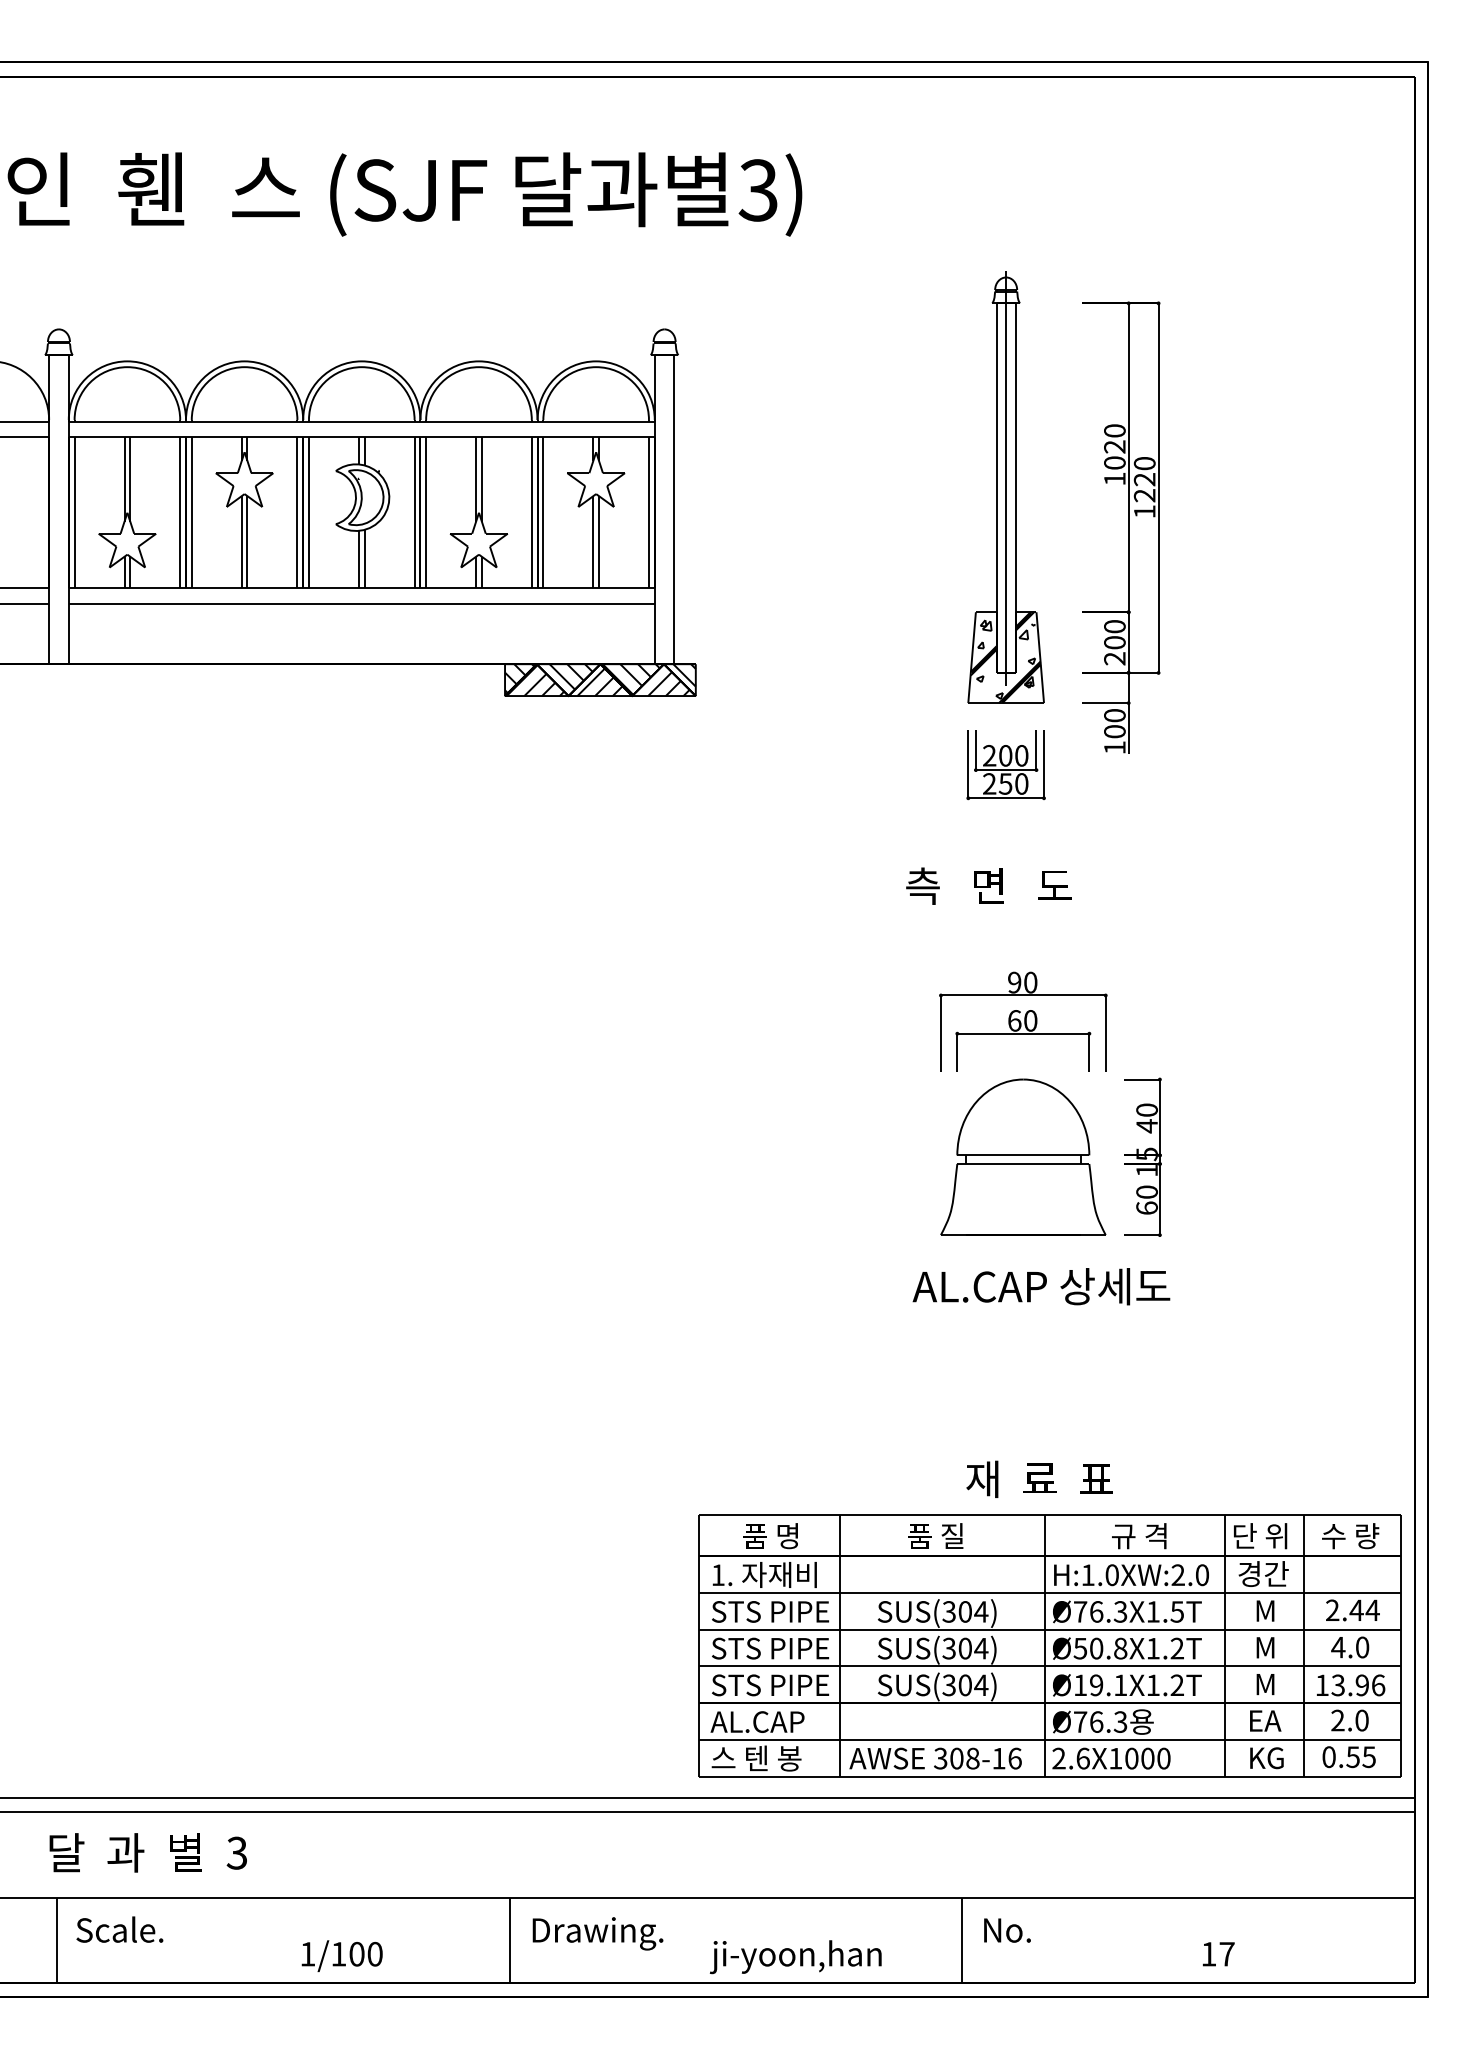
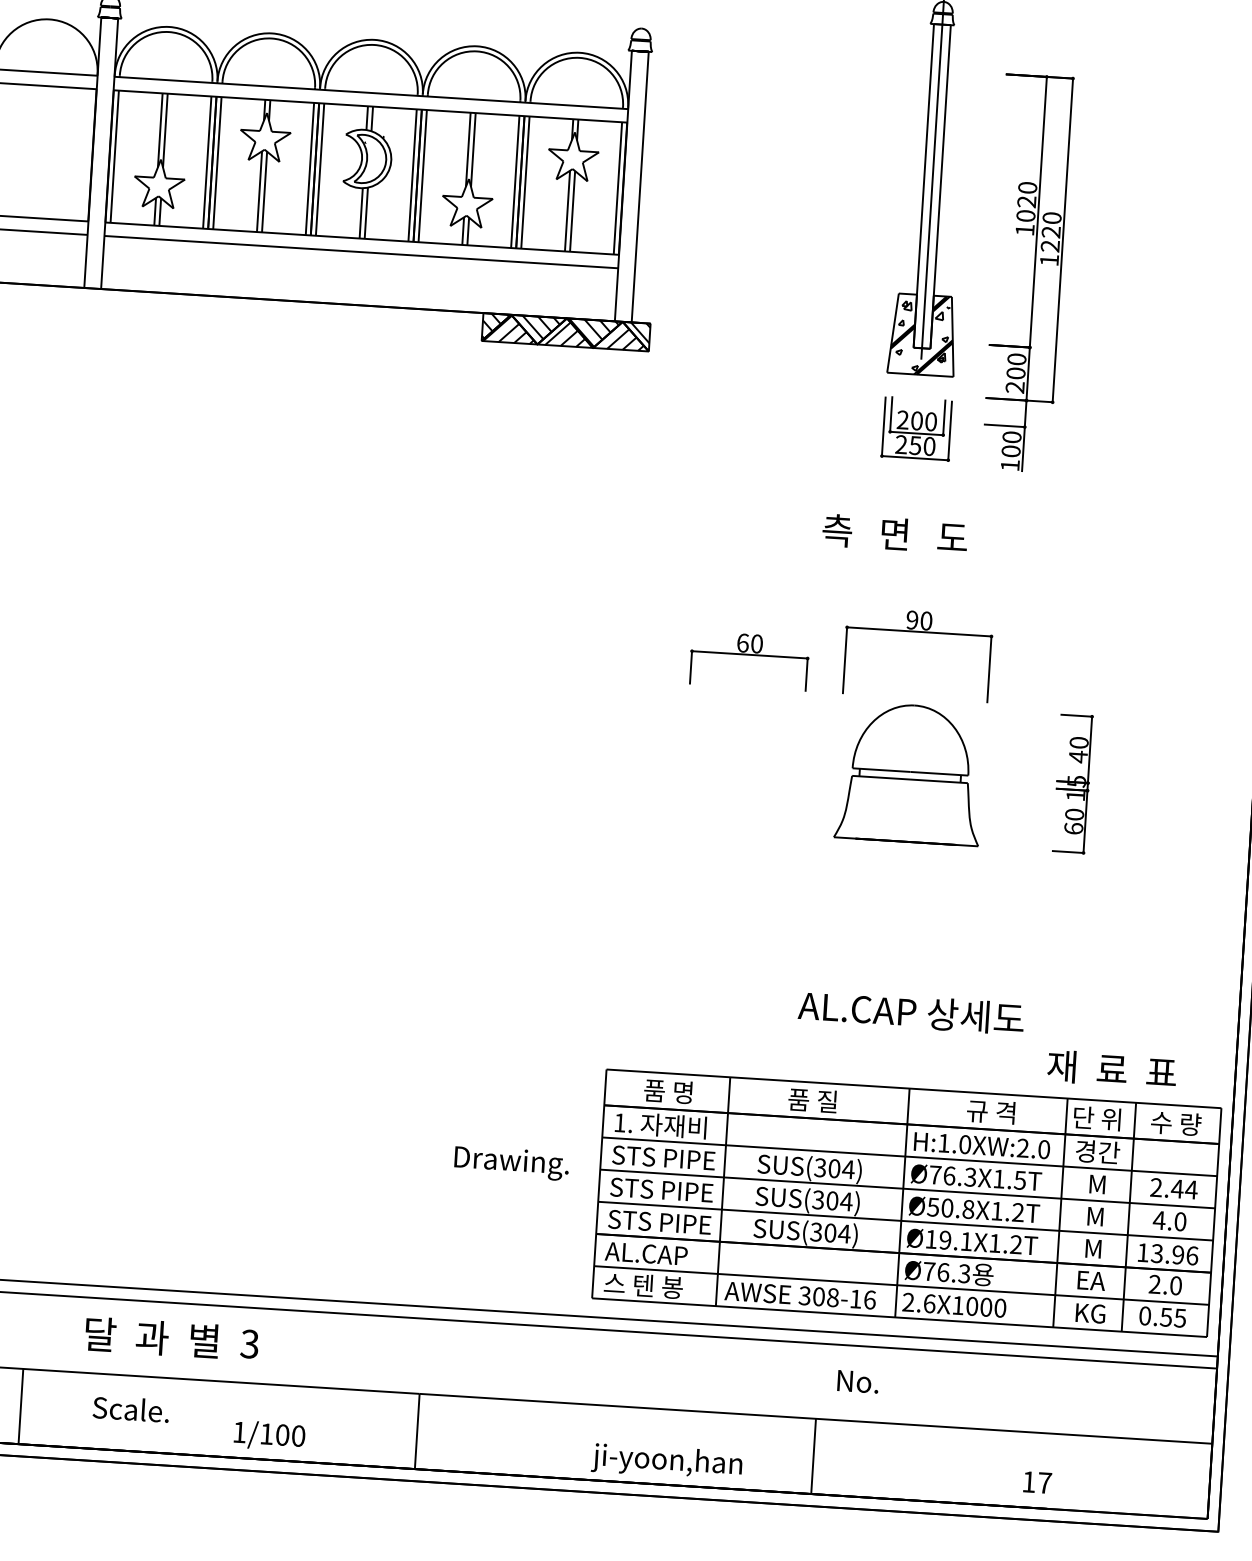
part: (1128, 527) -> (1034, 273), moved
part: (1023, 1040) -> (749, 660), moved
part: (1142, 1156) -> (1072, 783), moved
text: (1041, 1286) -> (911, 1012), moved
text: (1039, 1478) -> (1111, 1068), moved
text: (147, 1852) -> (171, 1338), moved
text: (119, 1929) -> (130, 1409), moved
text: (1007, 1930) -> (858, 1381), moved
text: (597, 1933) -> (511, 1162), moved

